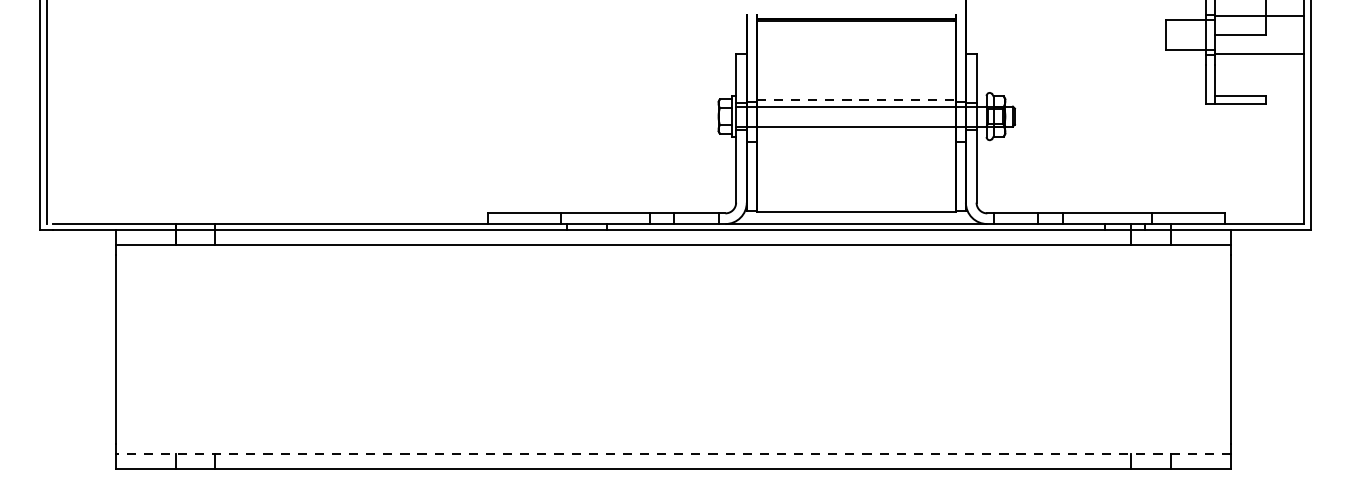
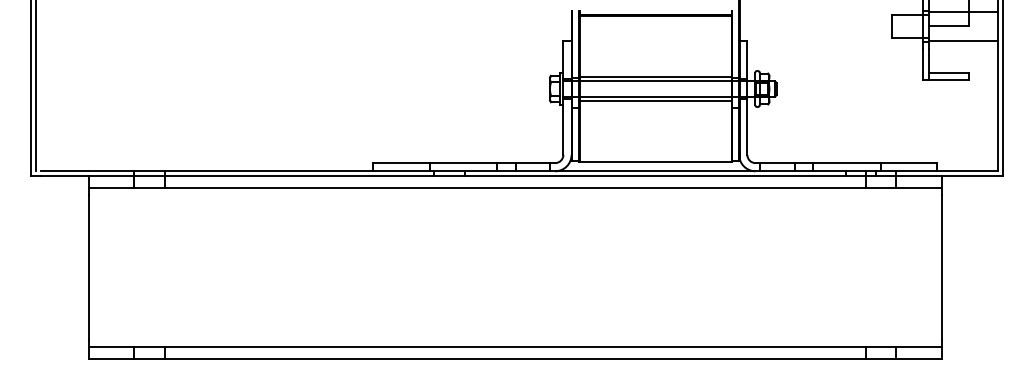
line: (856, 100) -> (655, 76), dashed -> solid
line: (856, 132) -> (655, 101), added
line: (673, 454) -> (515, 347), dashed -> solid

